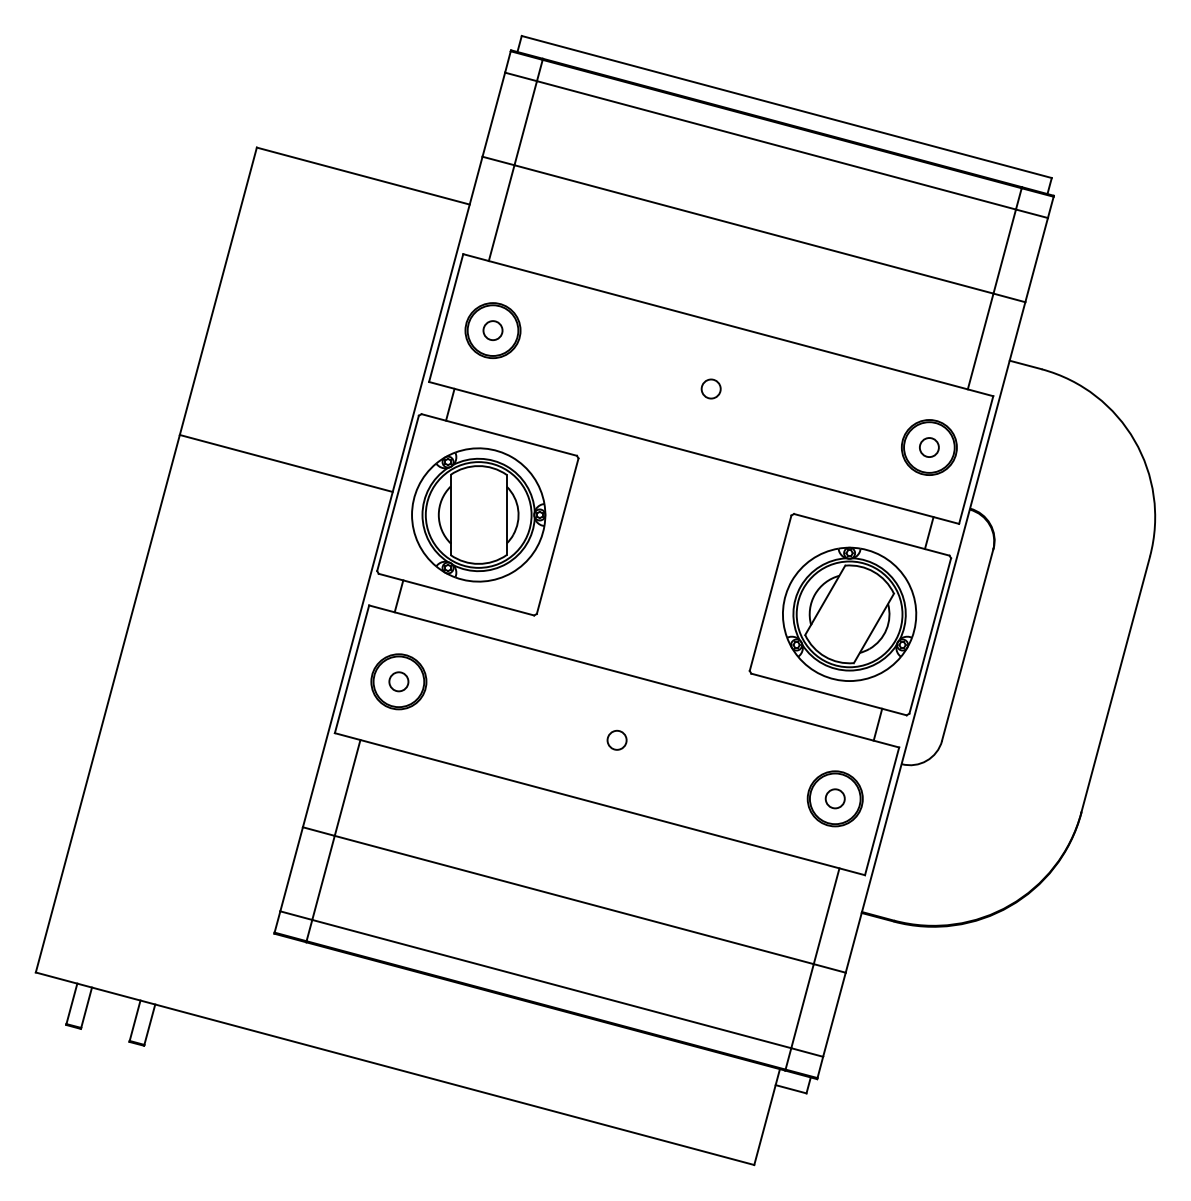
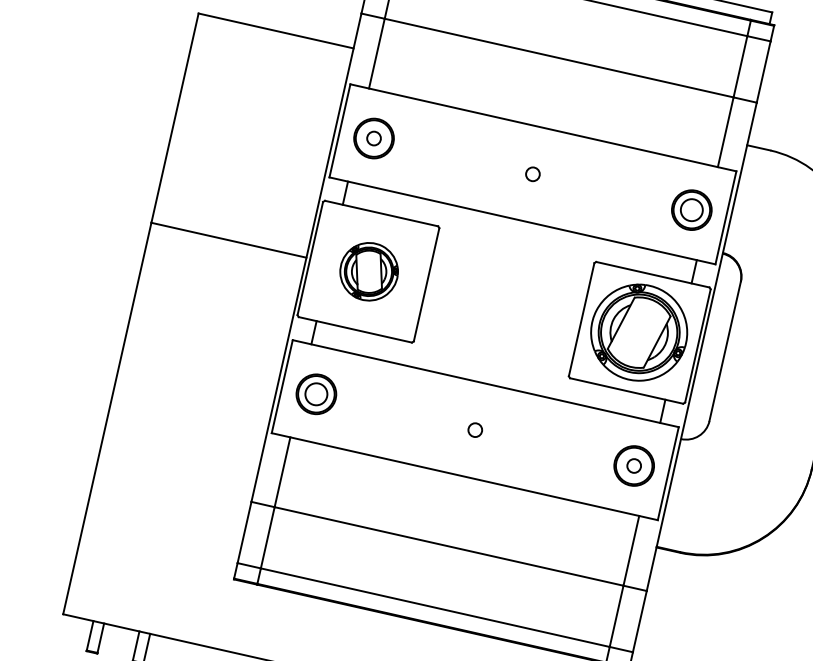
circle: (928, 447) -> (691, 210), size x1.6
part: (478, 514) -> (368, 271), size x0.6
circle: (398, 681) -> (316, 394), size x1.6

